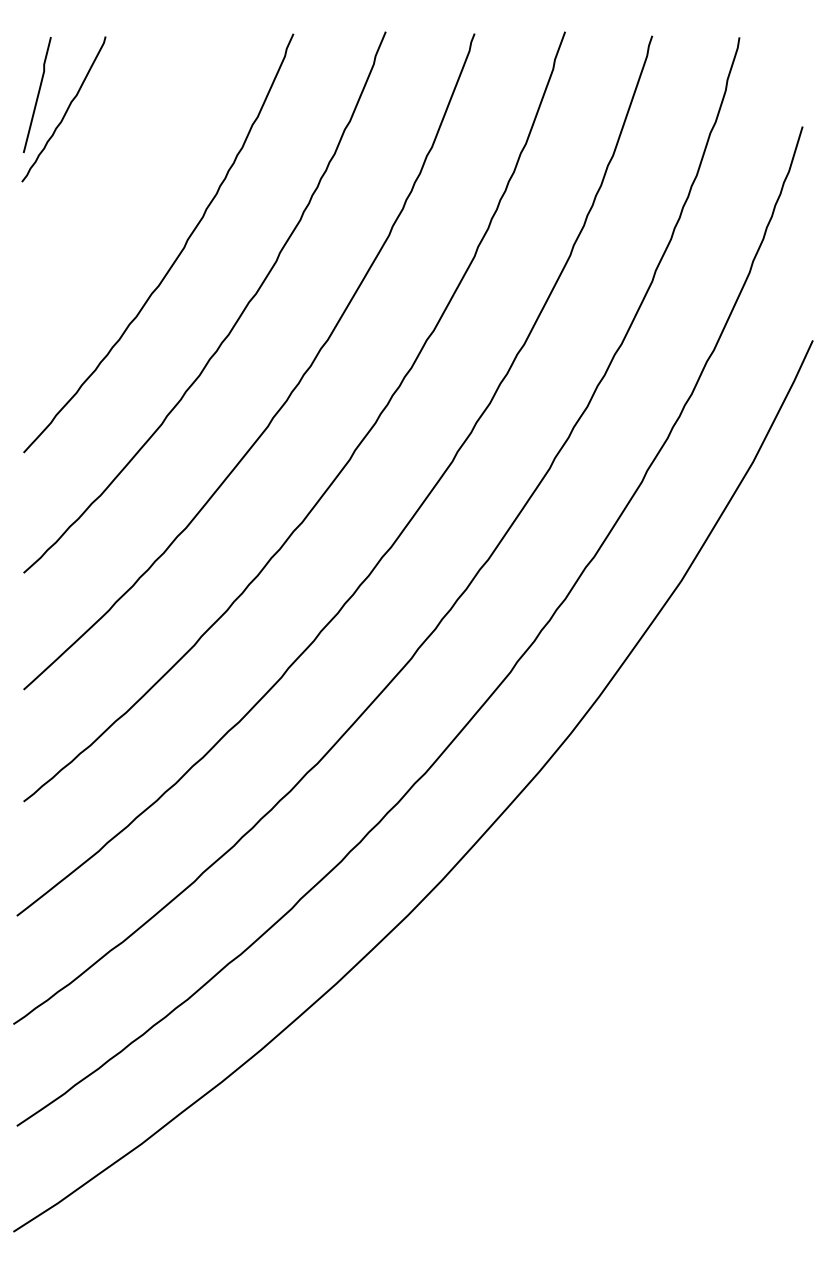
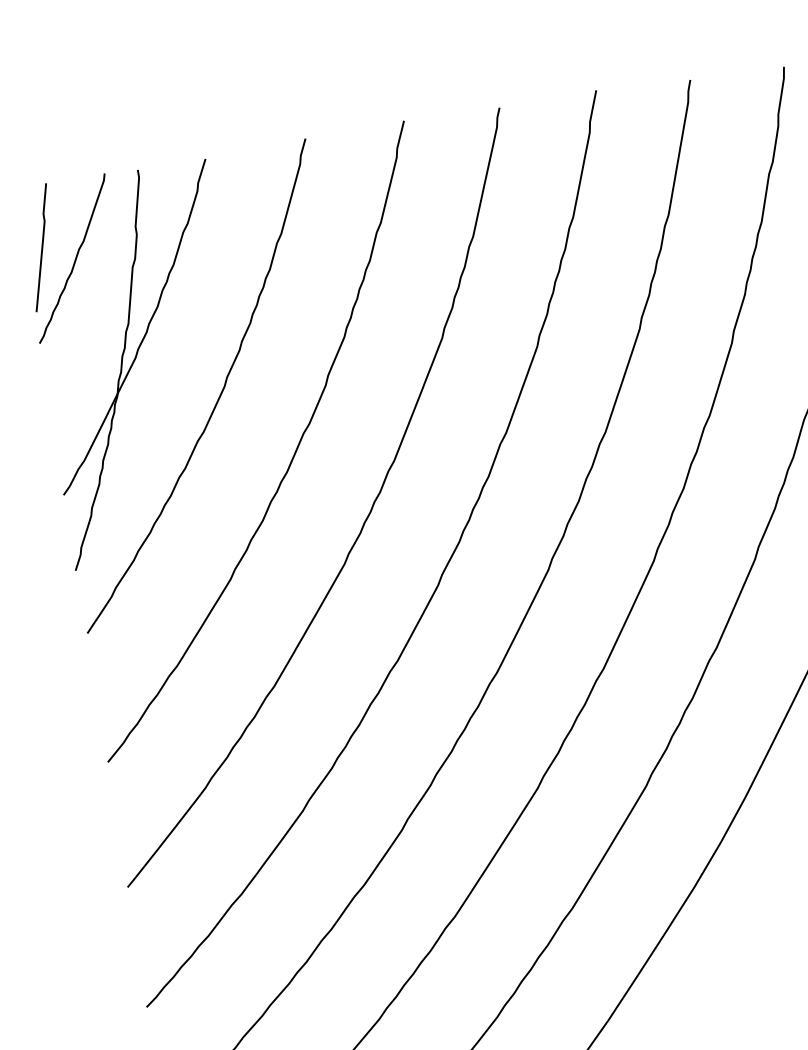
part: (110, 215) -> (140, 364), added

